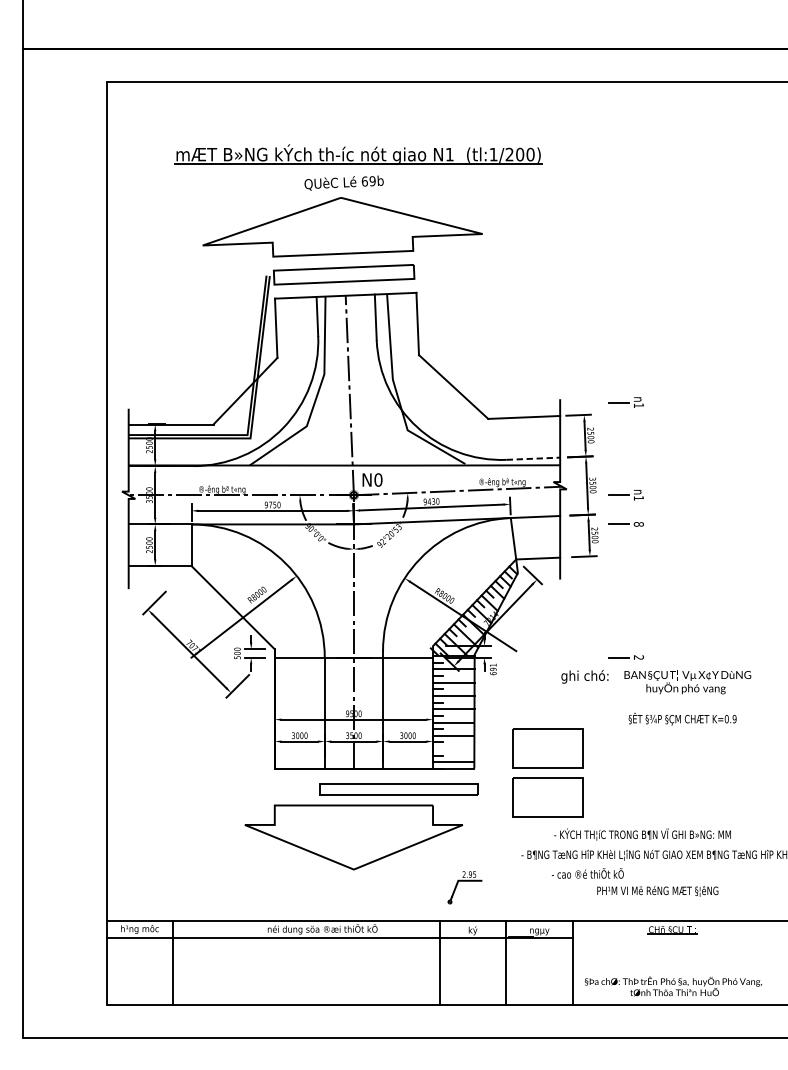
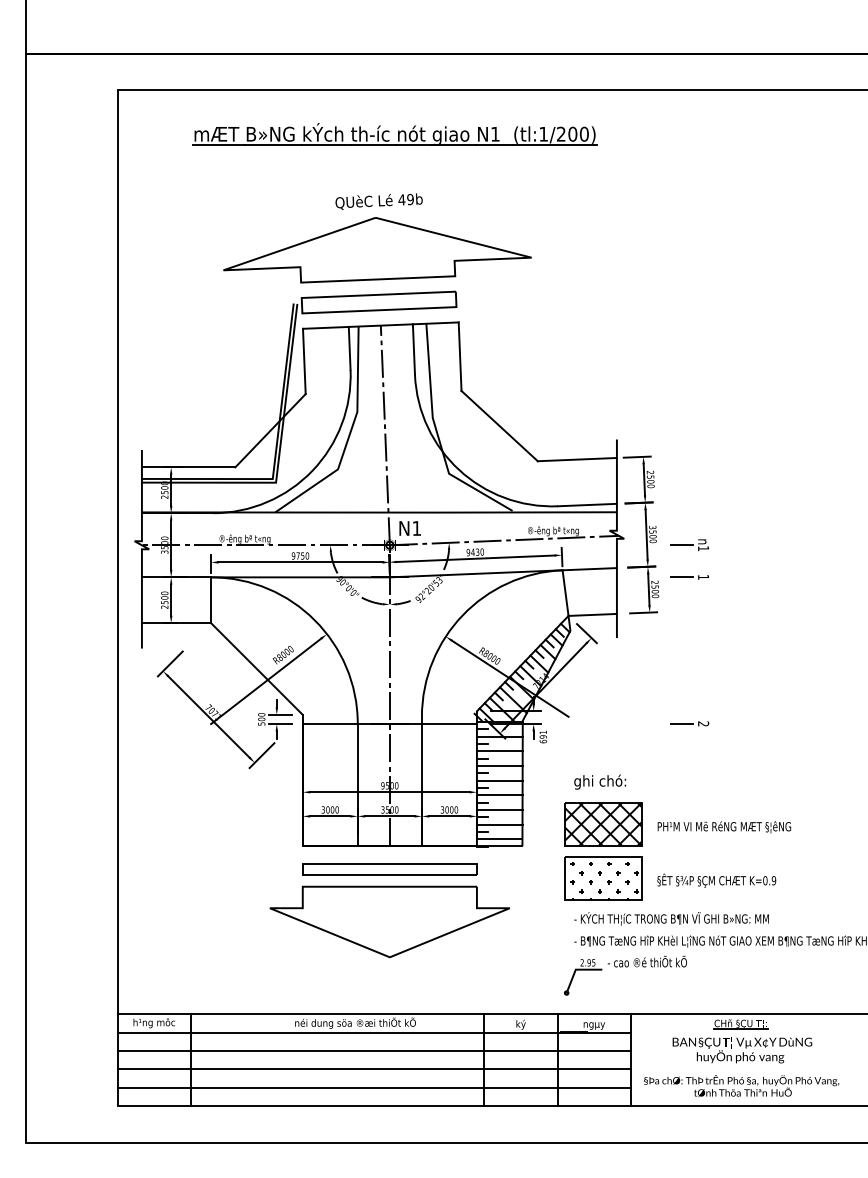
part: (358, 154) -> (394, 134), moved
text: (364, 181) -> (401, 199), 69b -> 49b
part: (626, 402) -> (689, 443), removed
line: (533, 459) -> (587, 505), dashed -> solid
text: (378, 480) -> (416, 528), N0 -> N1
text: (638, 523) -> (703, 576), 8 -> 1
text: (585, 676) -> (600, 781), moved
text: (687, 682) -> (742, 1050), moved
text: (682, 718) -> (716, 880), moved
line: (453, 748) -> (499, 824), added
hatch: (547, 748) -> (602, 823), added
part: (398, 789) -> (389, 869), moved
hatch: (546, 797) -> (601, 877), added
text: (642, 834) -> (671, 918), moved
part: (465, 881) -> (583, 970), moved
text: (657, 891) -> (724, 827), moved
line: (339, 954) -> (373, 1050), added
line: (339, 971) -> (373, 1069), added
line: (339, 987) -> (373, 1087), added

